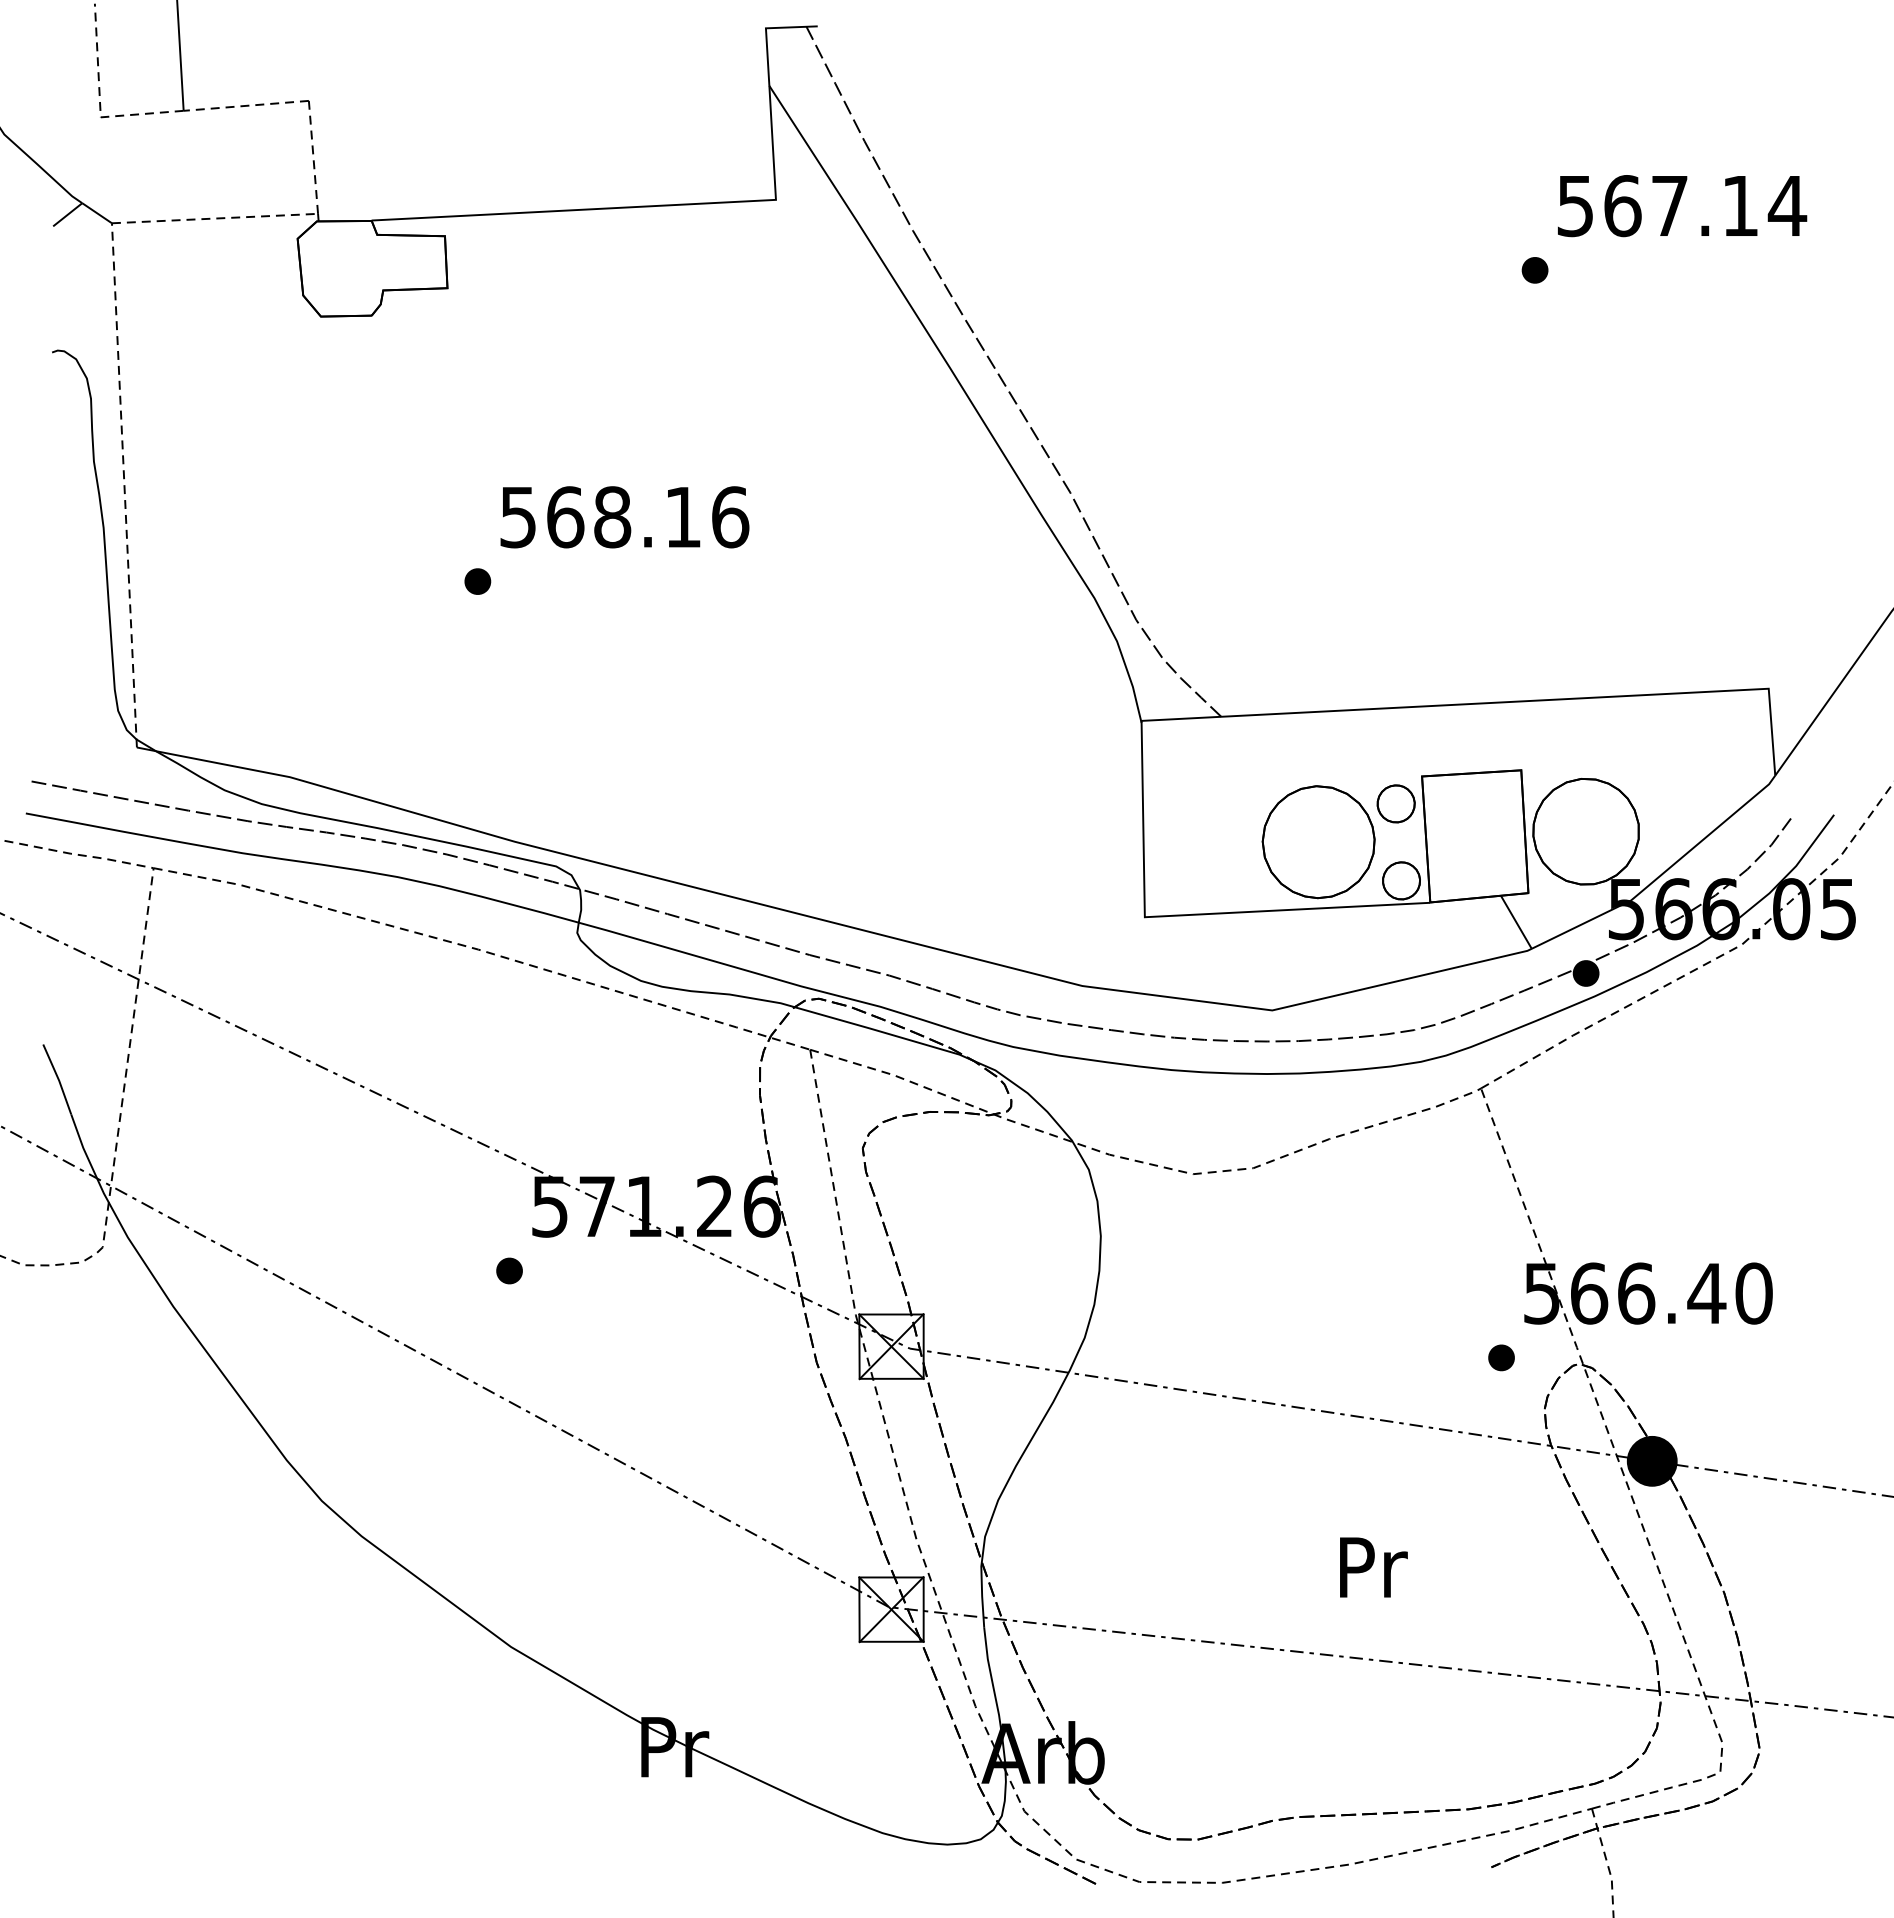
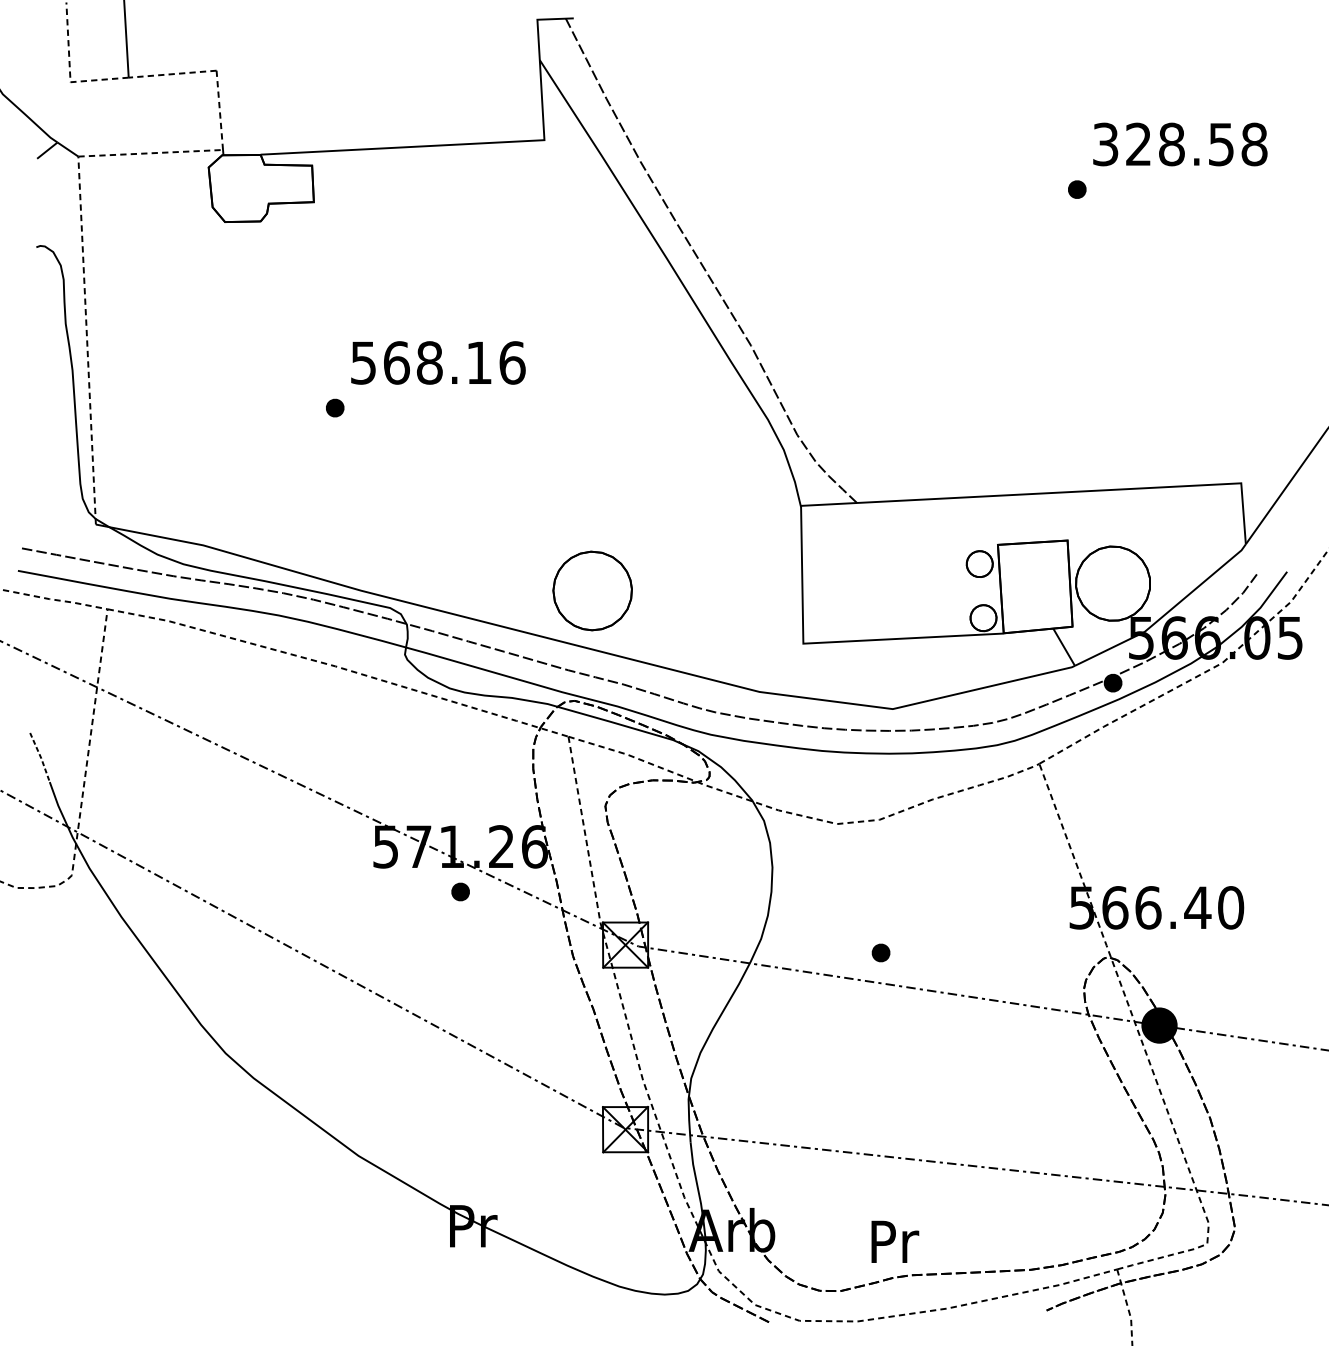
text: (1682, 206) -> (1180, 144), 567.14 -> 328.58
part: (1318, 842) -> (592, 591), moved
line: (58, 1079) -> (40, 757), solid -> dashed
part: (509, 1270) -> (460, 891), moved
part: (1501, 1357) -> (881, 952), moved
text: (1373, 1567) -> (895, 1241), moved

